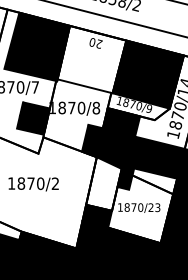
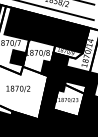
fill: (91, 58) -> (45, 29), added
fill: (103, 183) -> (51, 88), added

